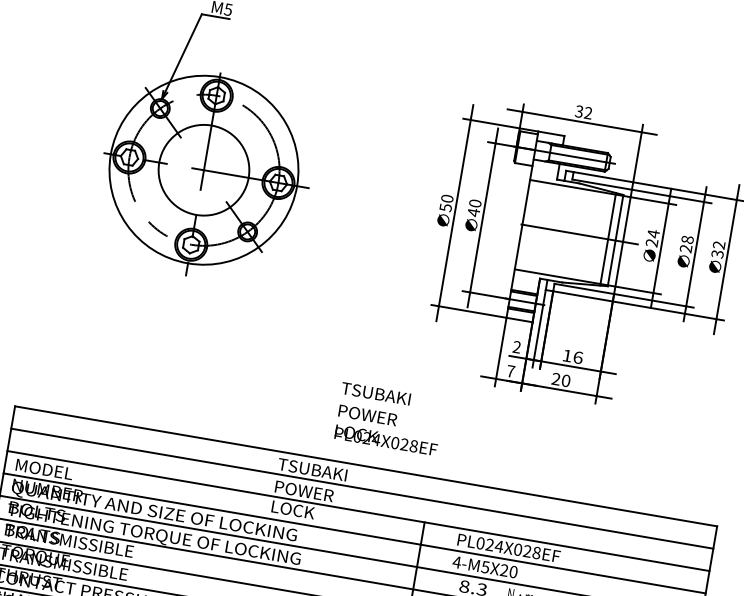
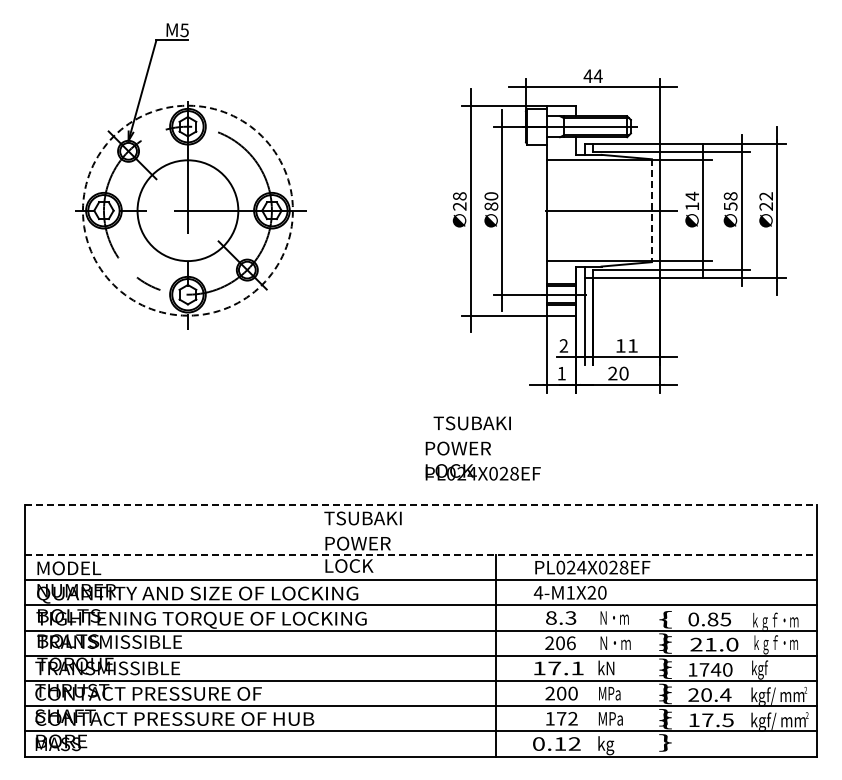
text: (583, 112) -> (592, 76), 32 -> 44
circle: (203, 169) -> (187, 210), solid -> dashed
text: (446, 203) -> (459, 201), 50 -> 28
text: (473, 212) -> (491, 206), 40 -> 80
line: (608, 239) -> (643, 210), removed
line: (615, 241) -> (651, 211), solid -> dashed
text: (651, 242) -> (691, 206), 24 -> 14
text: (685, 248) -> (730, 206), 28 -> 58
text: (717, 254) -> (766, 206), 32 -> 22
text: (578, 357) -> (633, 345), 16 -> 11
text: (510, 371) -> (561, 373), 7 -> 1
text: (375, 393) -> (471, 423), moved
text: (387, 429) -> (482, 460), moved
line: (366, 466) -> (421, 504), solid -> dashed
line: (361, 488) -> (420, 529), removed
line: (358, 511) -> (421, 555), solid -> dashed
text: (485, 566) -> (570, 592), 4-M5X20 -> 4-M1X20

